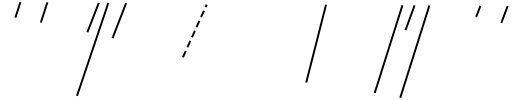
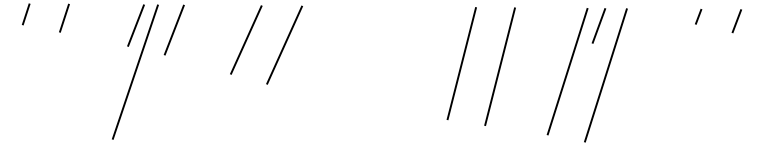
line: (168, 27) -> (246, 40), added
line: (194, 30) -> (284, 44), dashed -> solid
line: (342, 45) -> (500, 66), added

